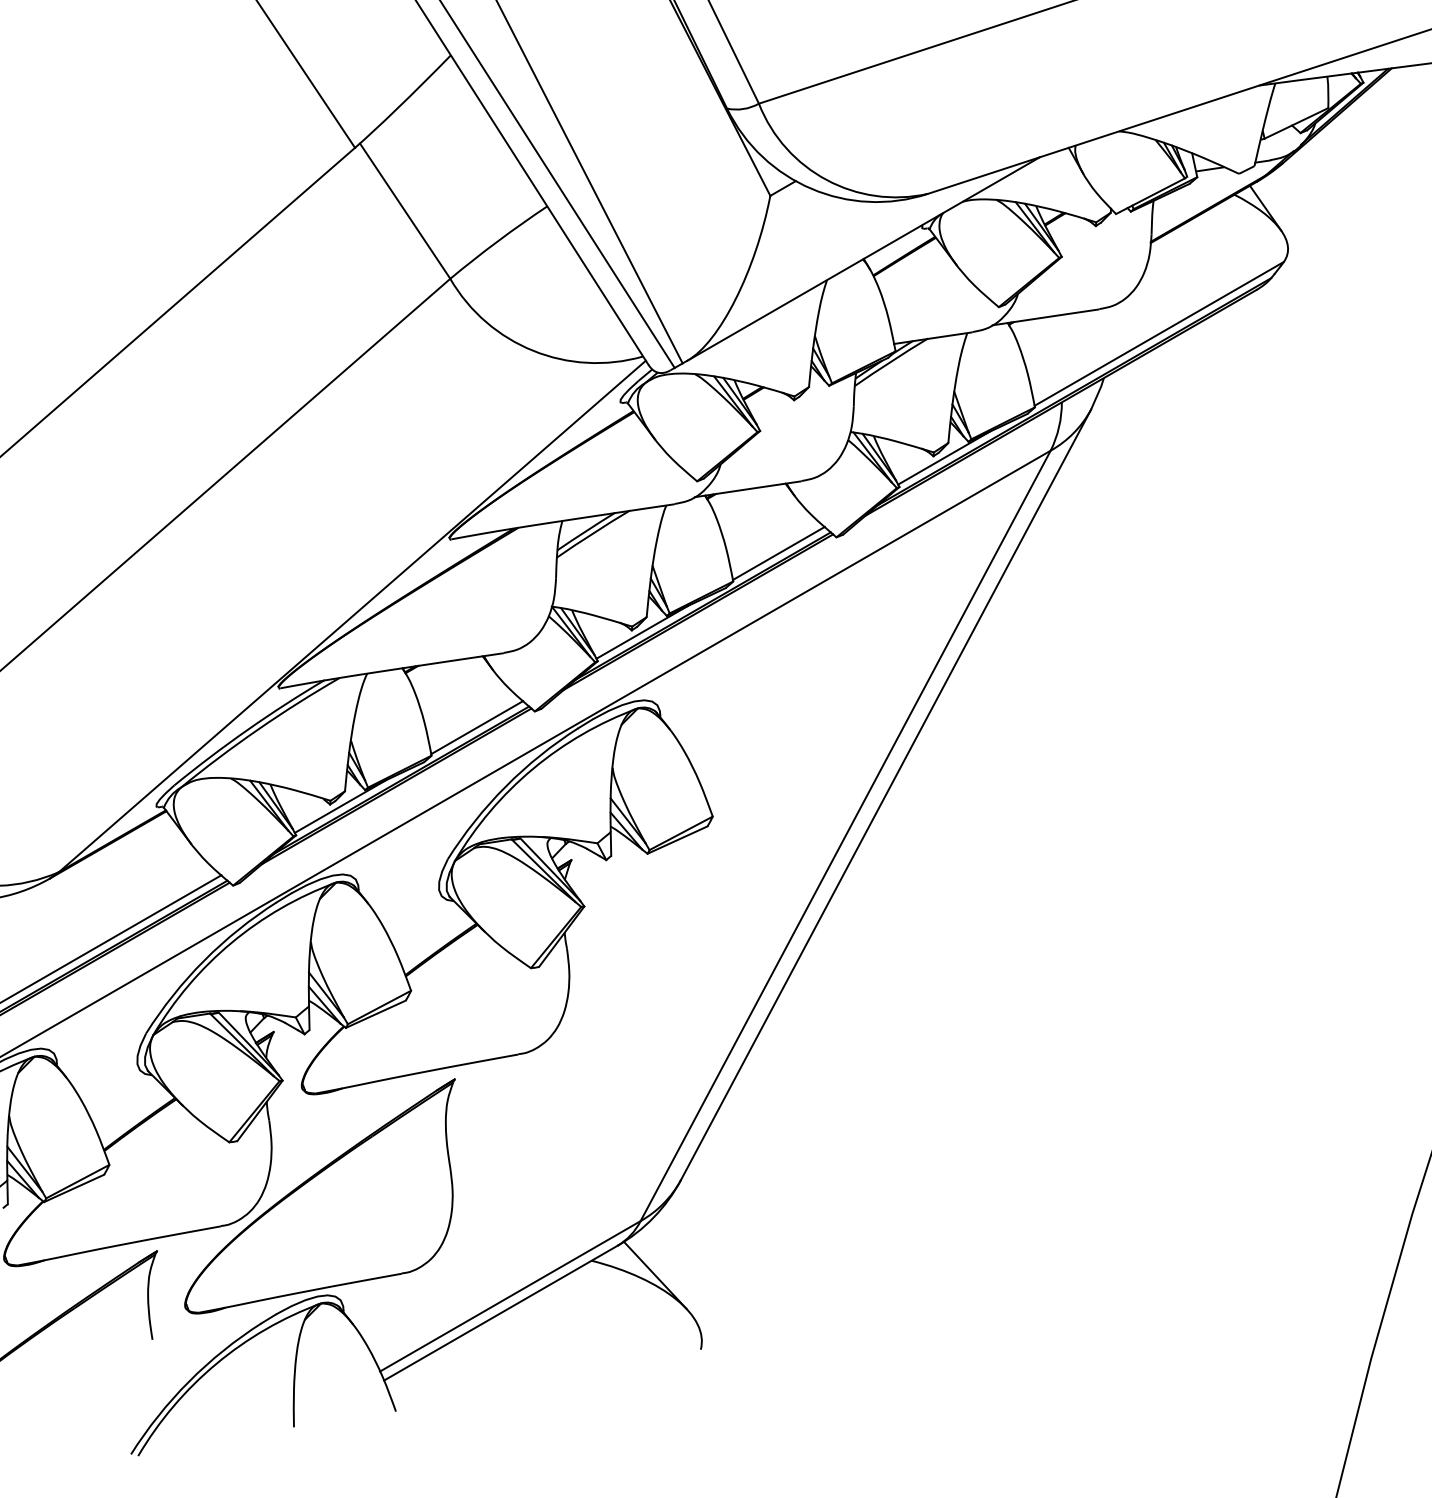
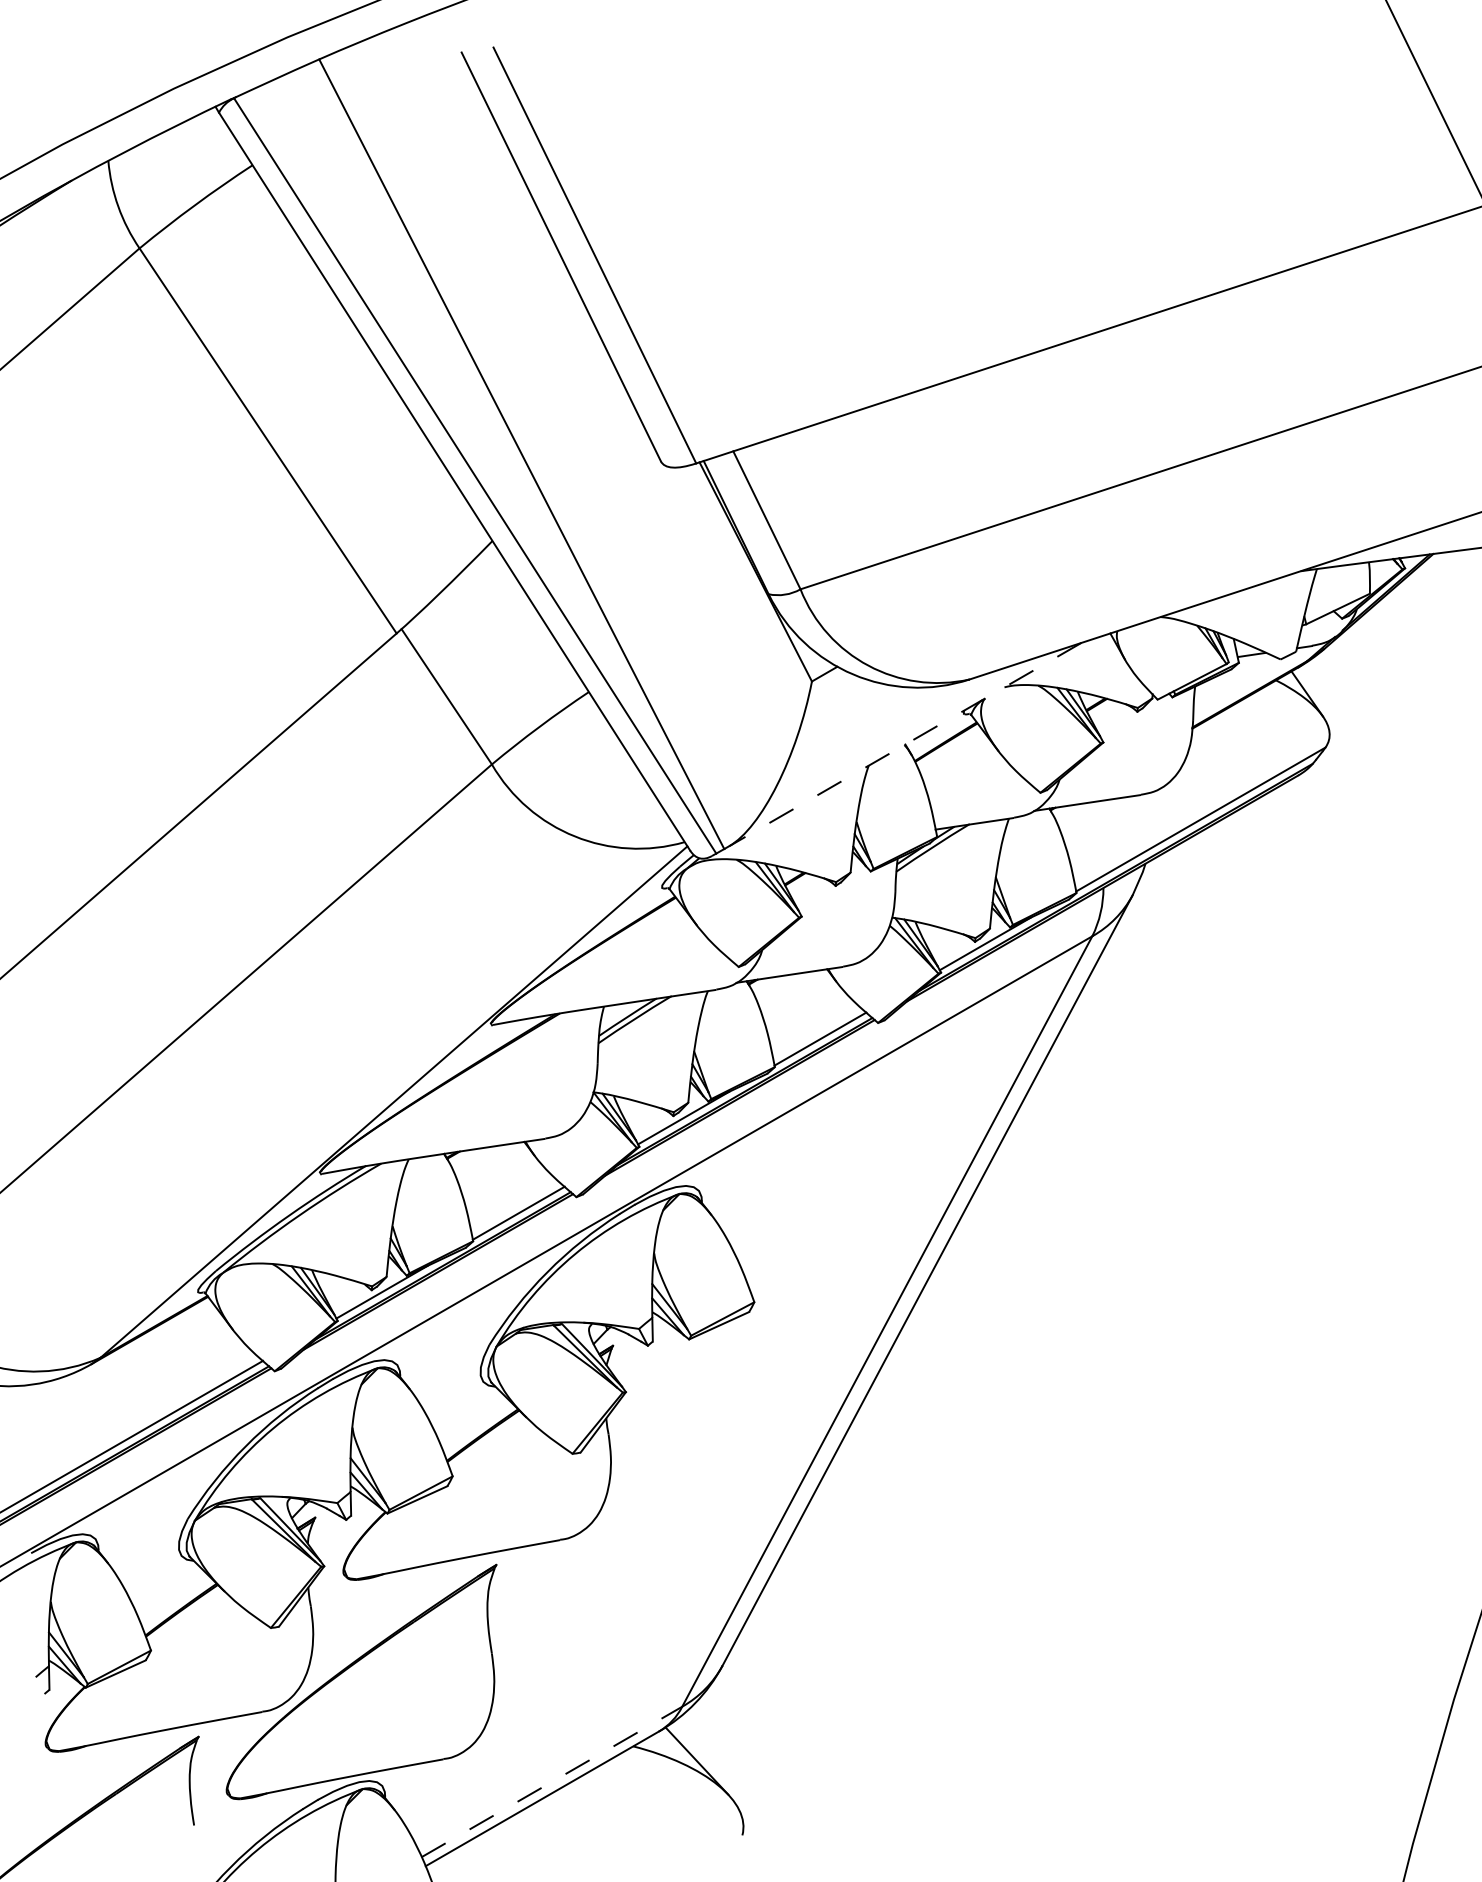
line: (862, 258) -> (904, 744), solid -> dashed
line: (510, 1295) -> (552, 1781), solid -> dashed

